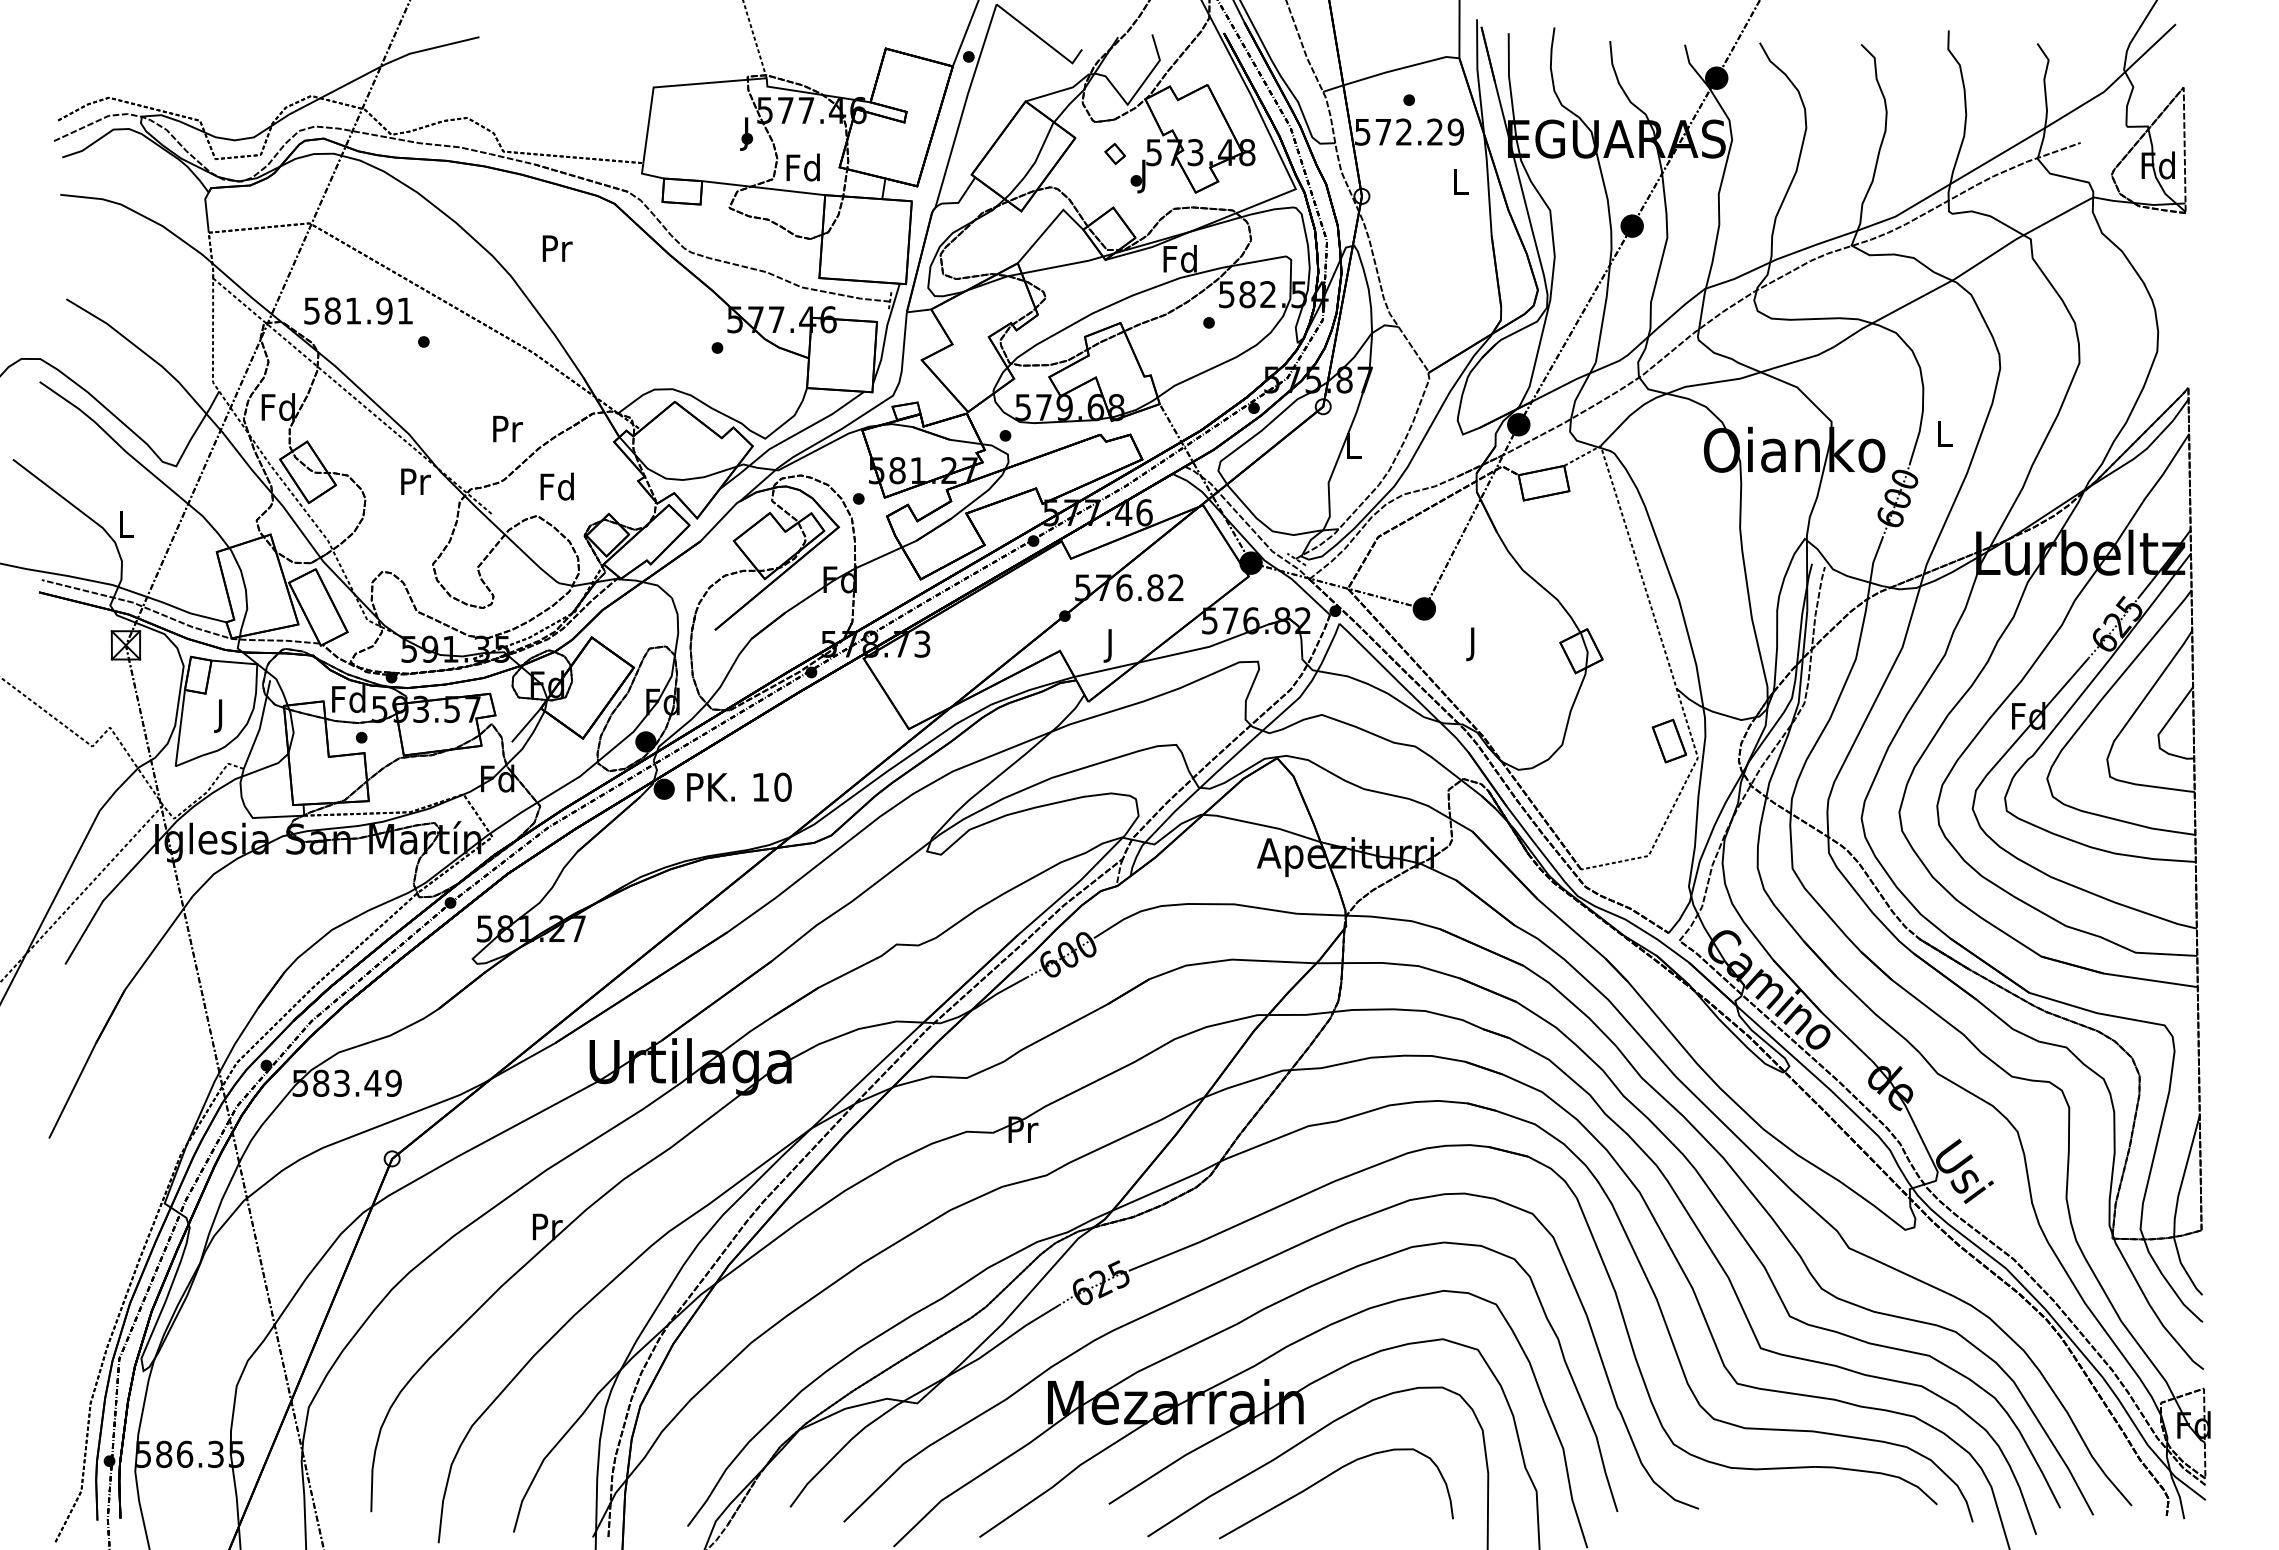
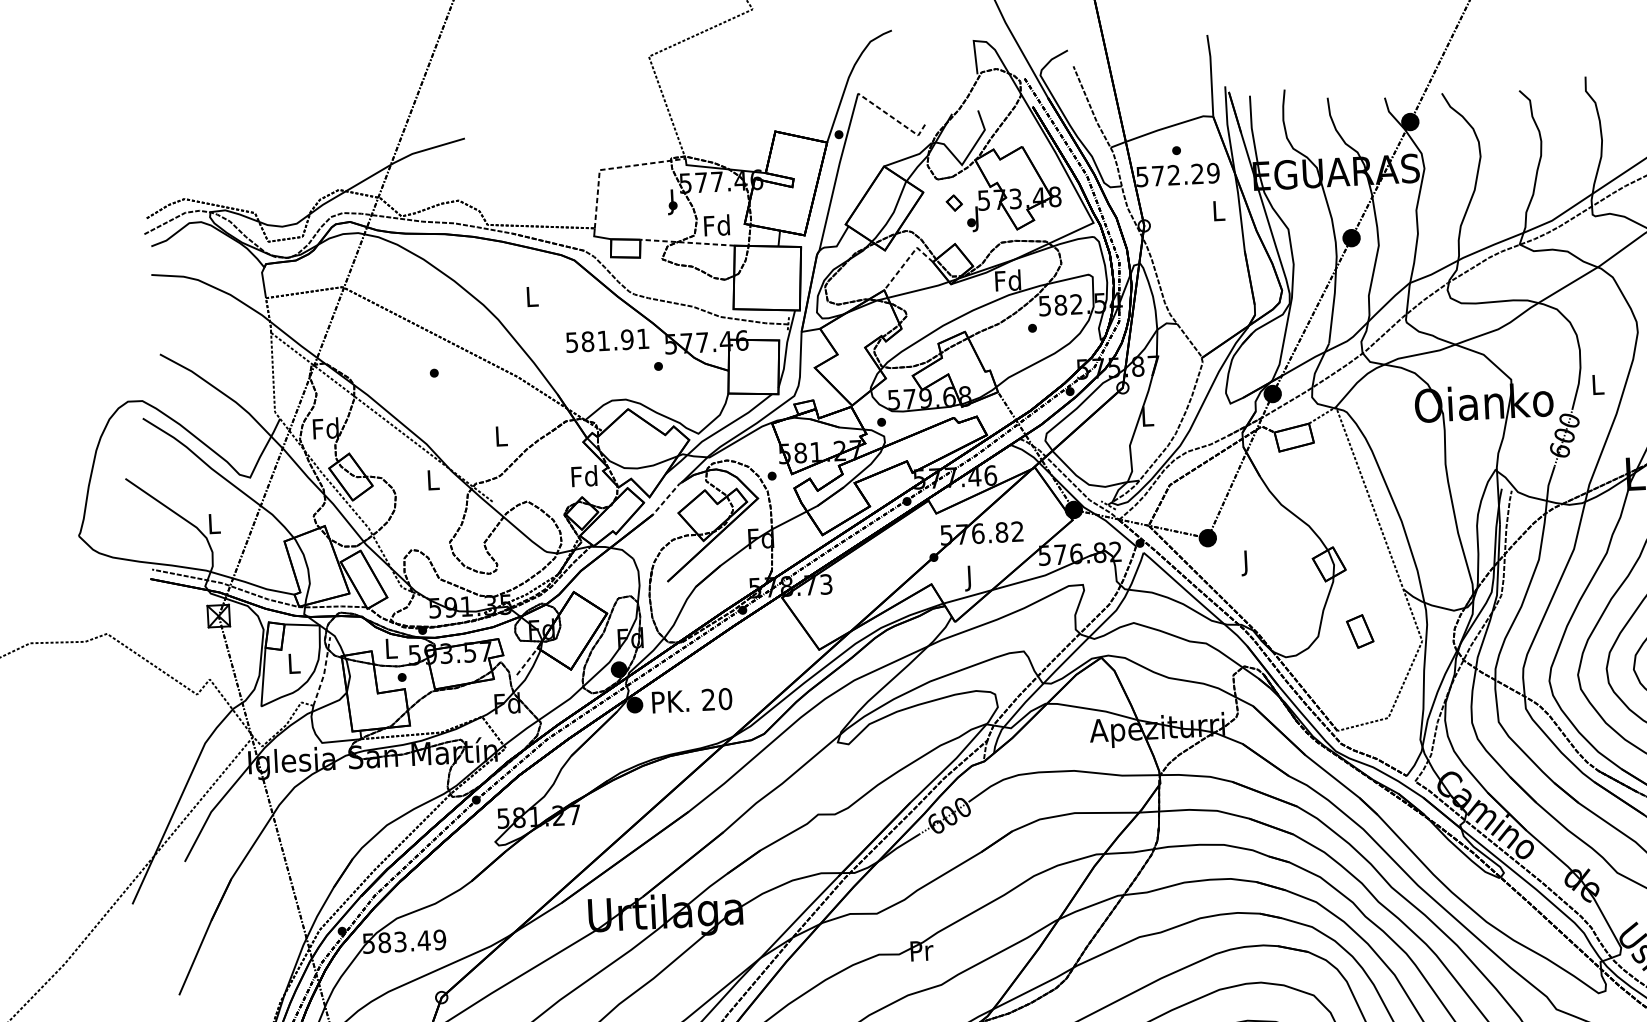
line: (1041, 39) -> (893, 118), solid -> dashed
line: (671, 86) -> (613, 168), solid -> dashed
line: (763, 188) -> (687, 242), solid -> dashed
line: (1049, 225) -> (907, 260), solid -> dashed
text: (557, 248) -> (532, 296), Pr -> L
text: (358, 310) -> (607, 340), moved
text: (507, 428) -> (501, 435), Pr -> L
text: (415, 481) -> (433, 479), Pr -> L
text: (556, 486) -> (583, 476), moved
line: (720, 520) -> (667, 497), solid -> dashed
text: (348, 698) -> (390, 648), Fd -> L
text: (221, 715) -> (294, 665), J -> L
line: (526, 724) -> (527, 661), solid -> dashed
line: (260, 726) -> (324, 672), solid -> dashed
part: (1669, 740) -> (1360, 631), moved
text: (760, 786) -> (708, 699), 10 -> 20

